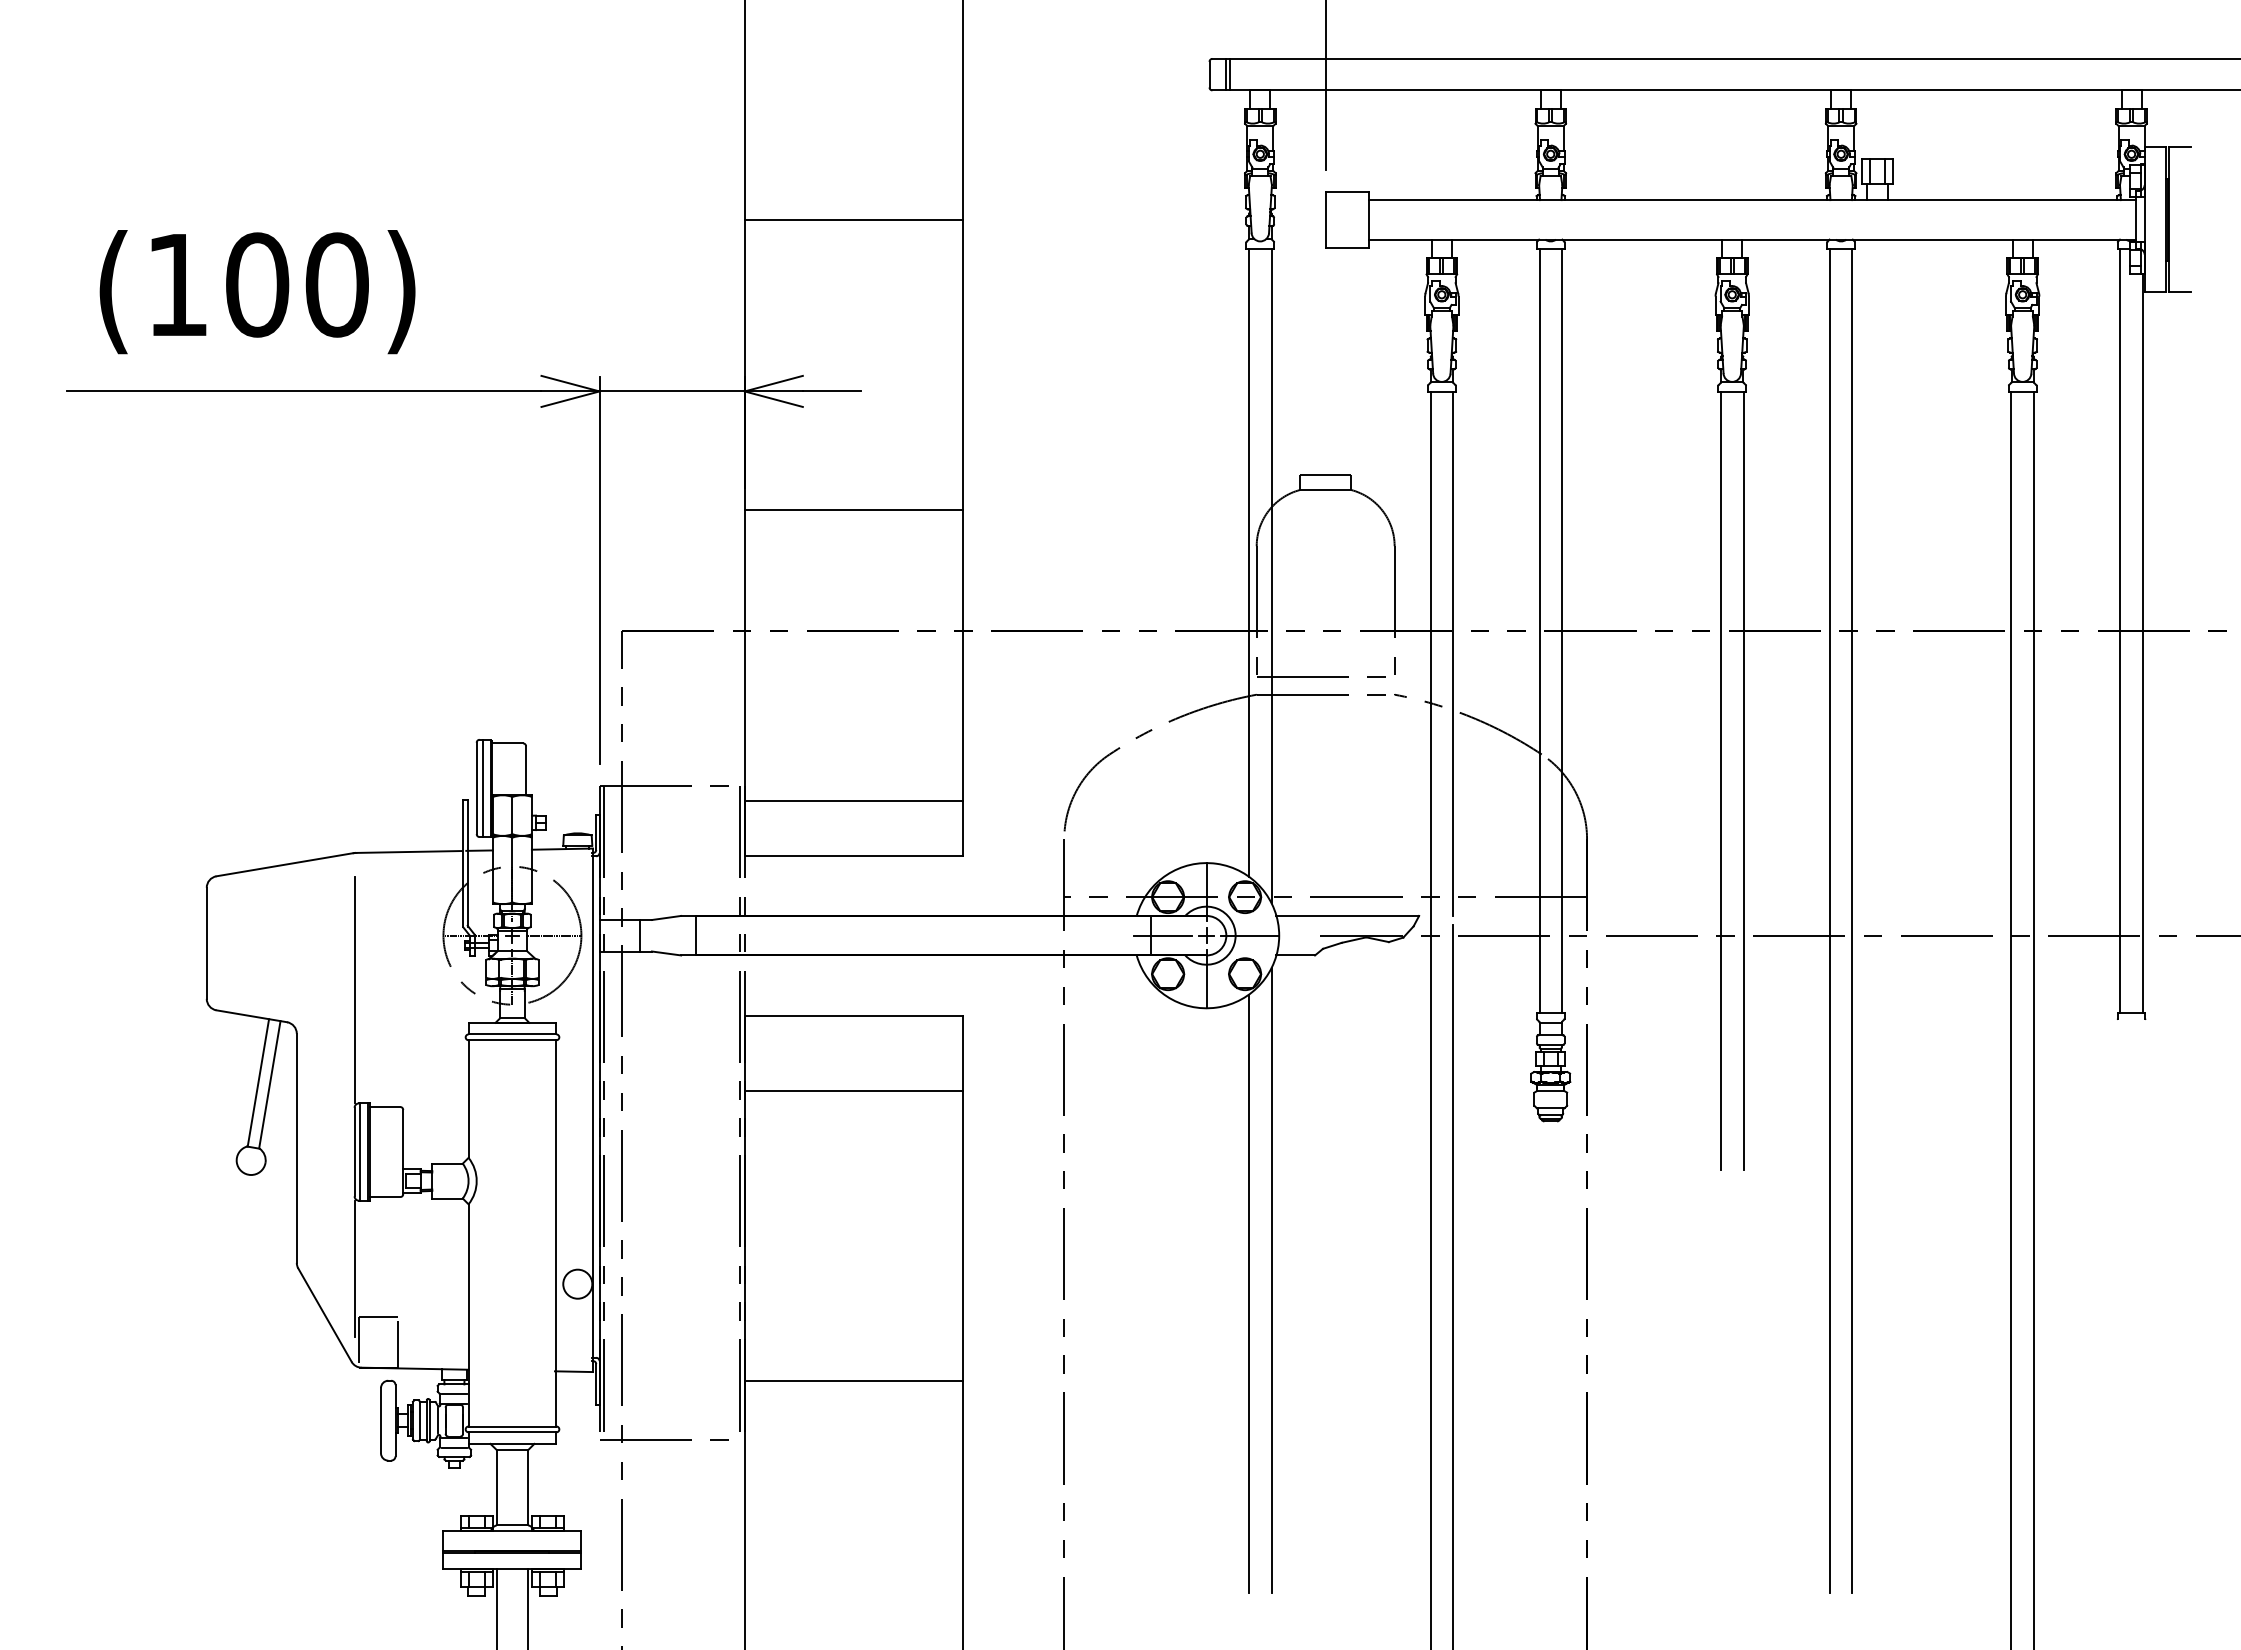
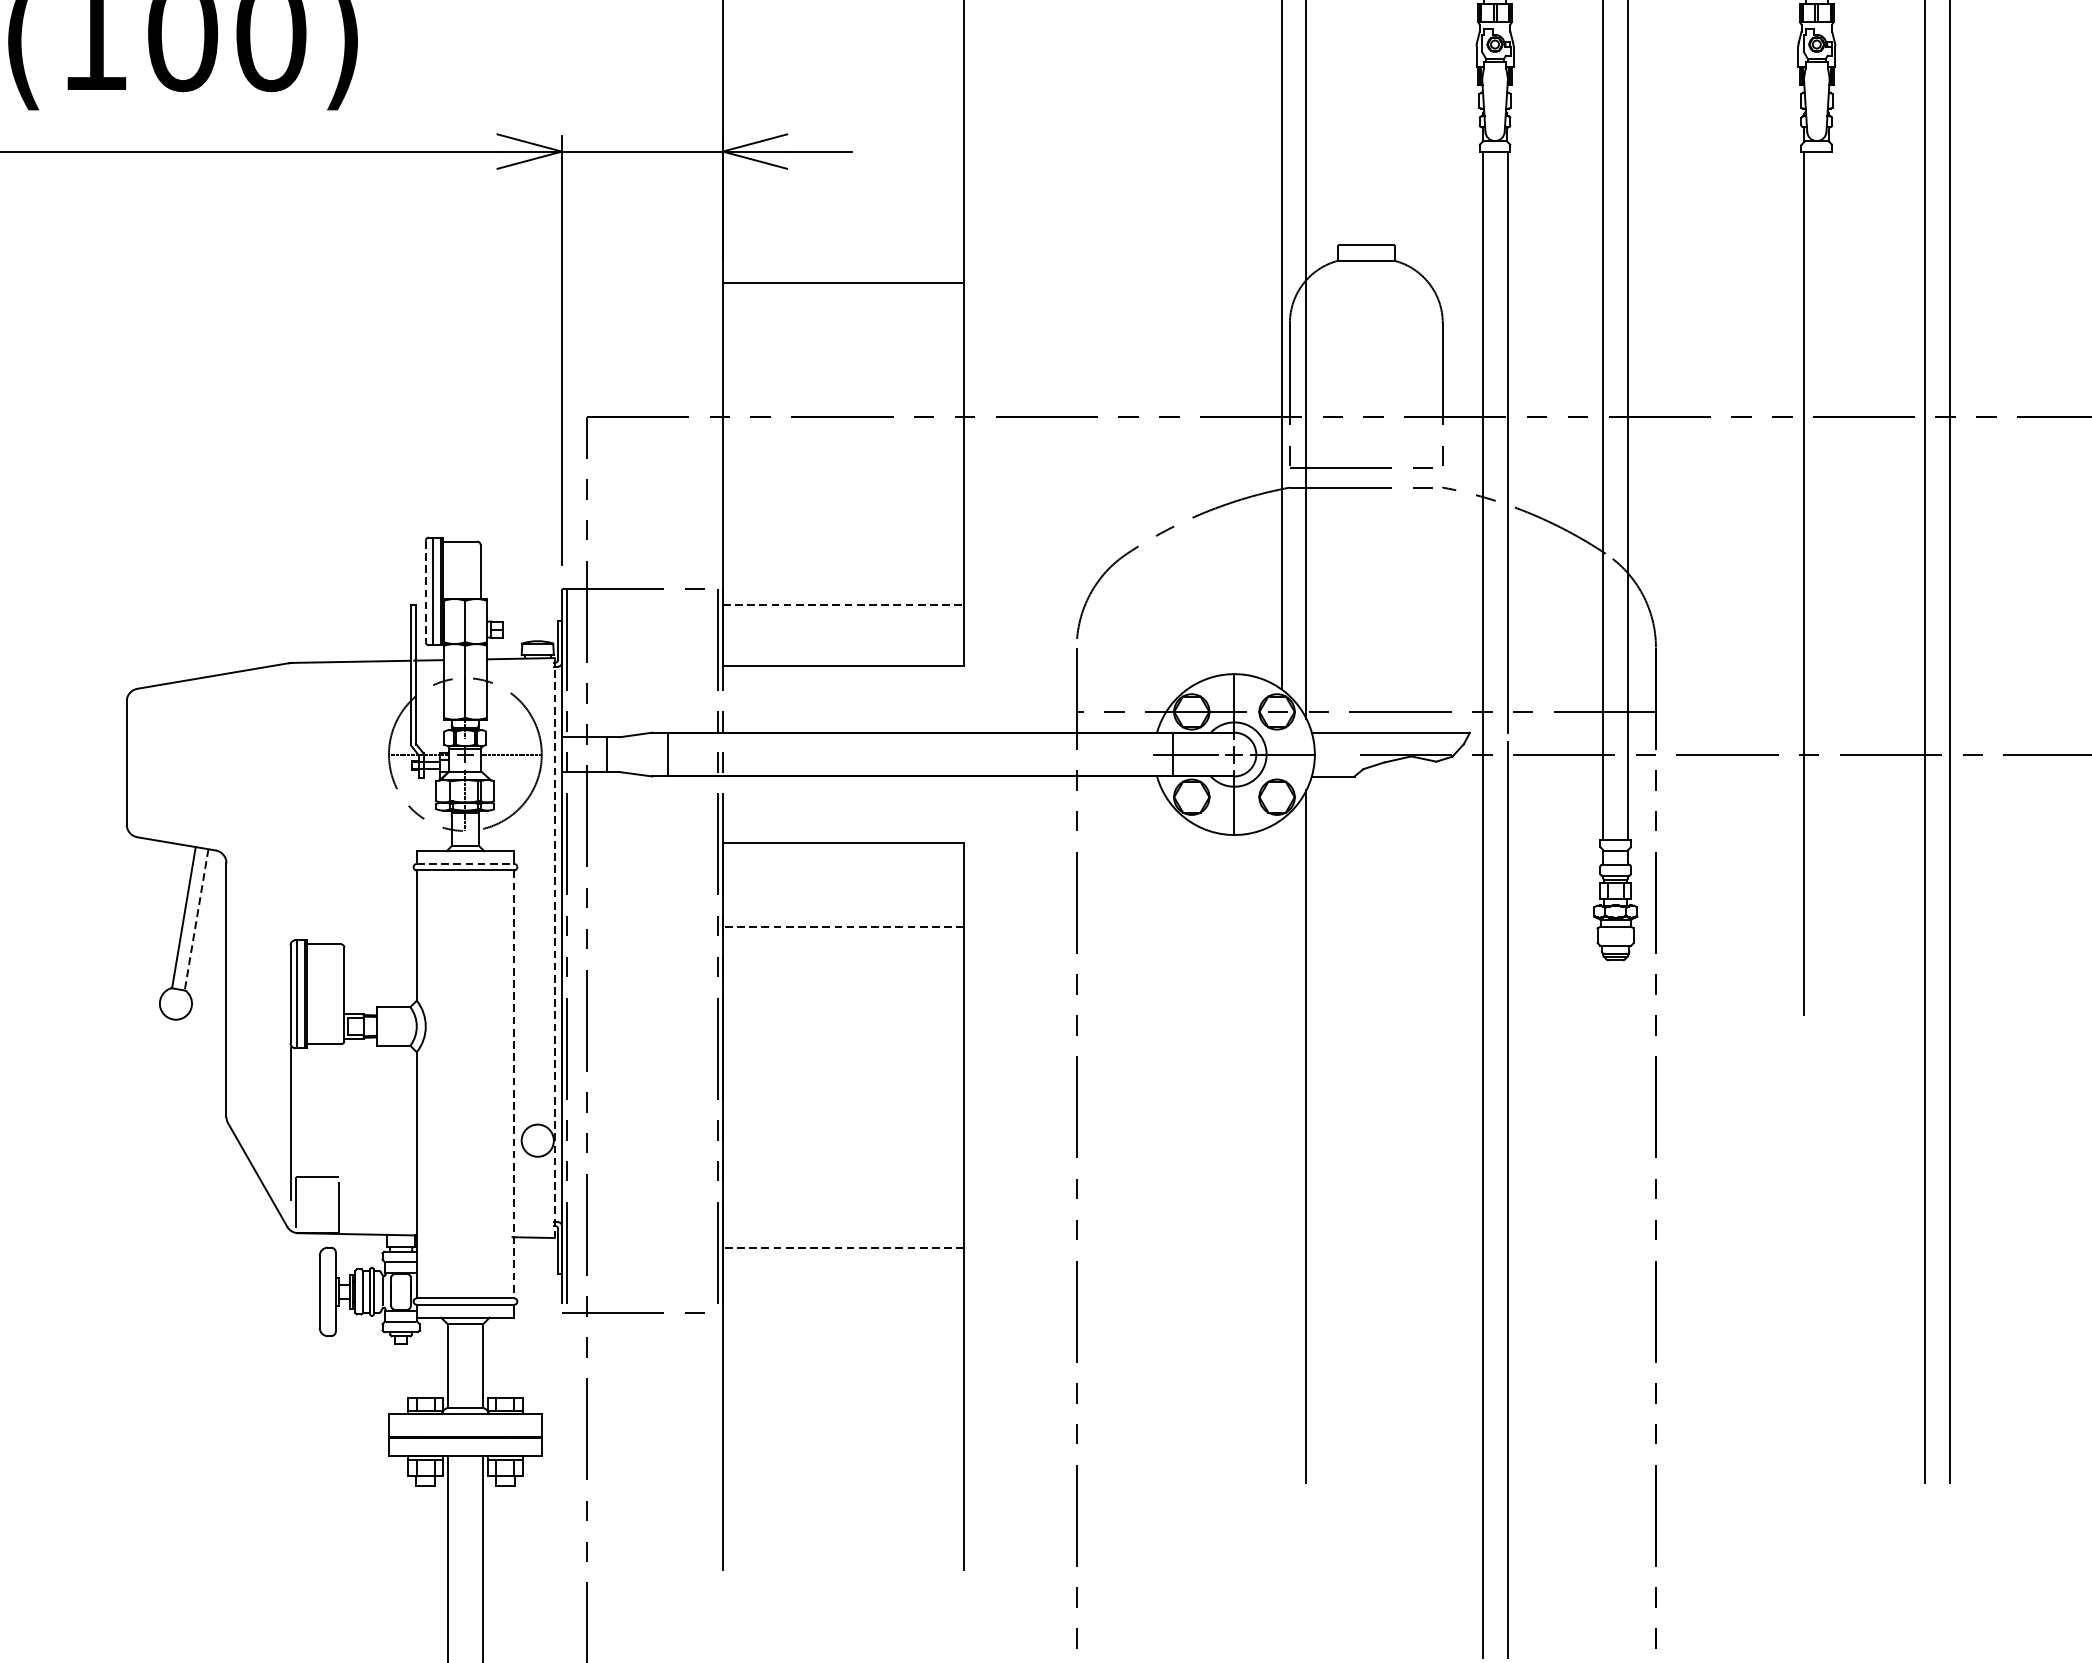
line: (1743, 781) -> (1829, 583), removed
line: (476, 788) -> (425, 591), solid -> dashed
line: (853, 800) -> (843, 604), solid -> dashed
line: (354, 990) -> (290, 815), removed
line: (512, 1034) -> (465, 864), solid -> dashed
line: (269, 1085) -> (196, 920), solid -> dashed
line: (853, 1091) -> (843, 927), solid -> dashed
line: (593, 1110) -> (555, 948), solid -> dashed
line: (556, 1233) -> (514, 1084), solid -> dashed
line: (1249, 1293) -> (1281, 1151), removed
line: (853, 1381) -> (843, 1248), solid -> dashed

